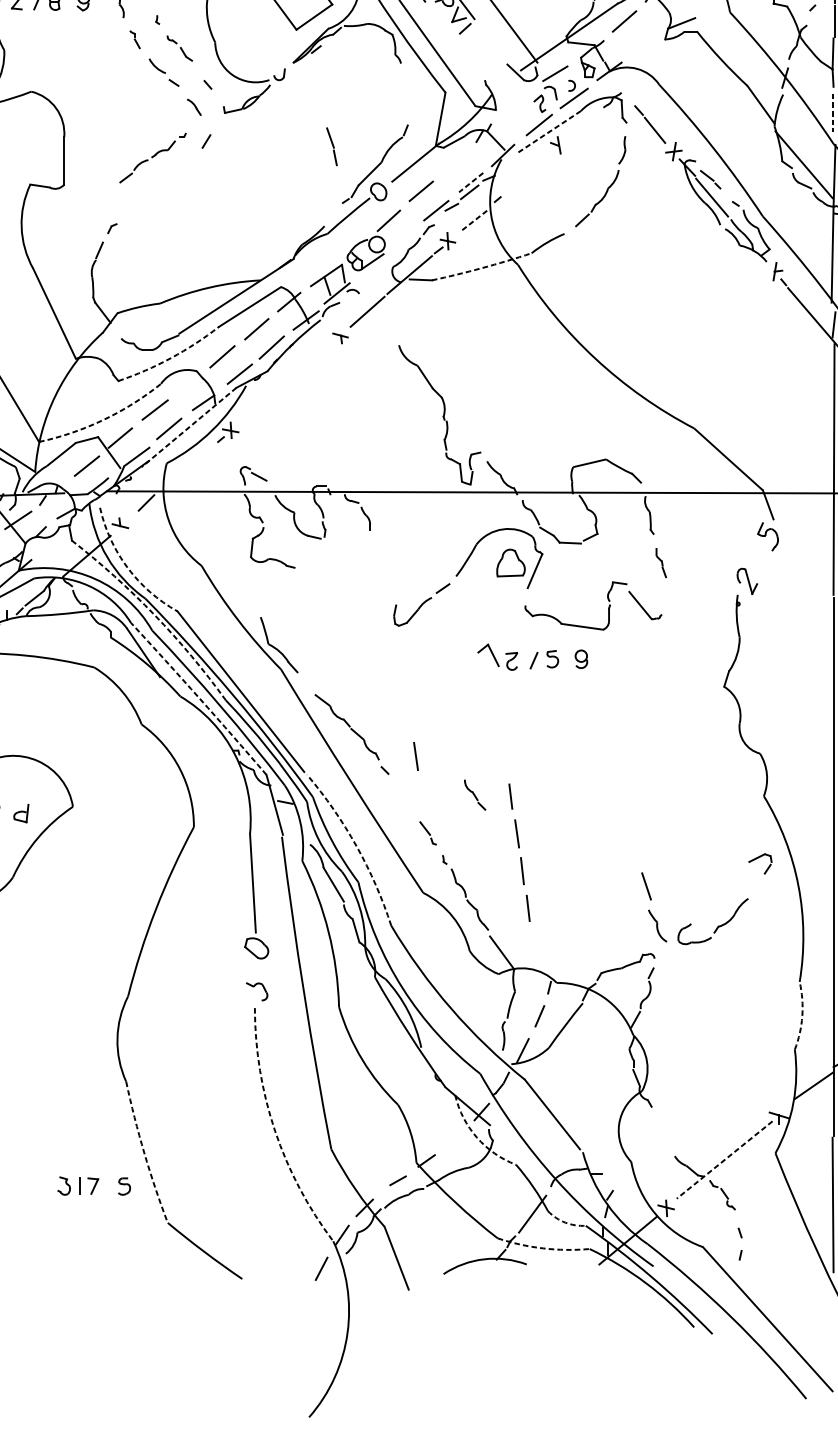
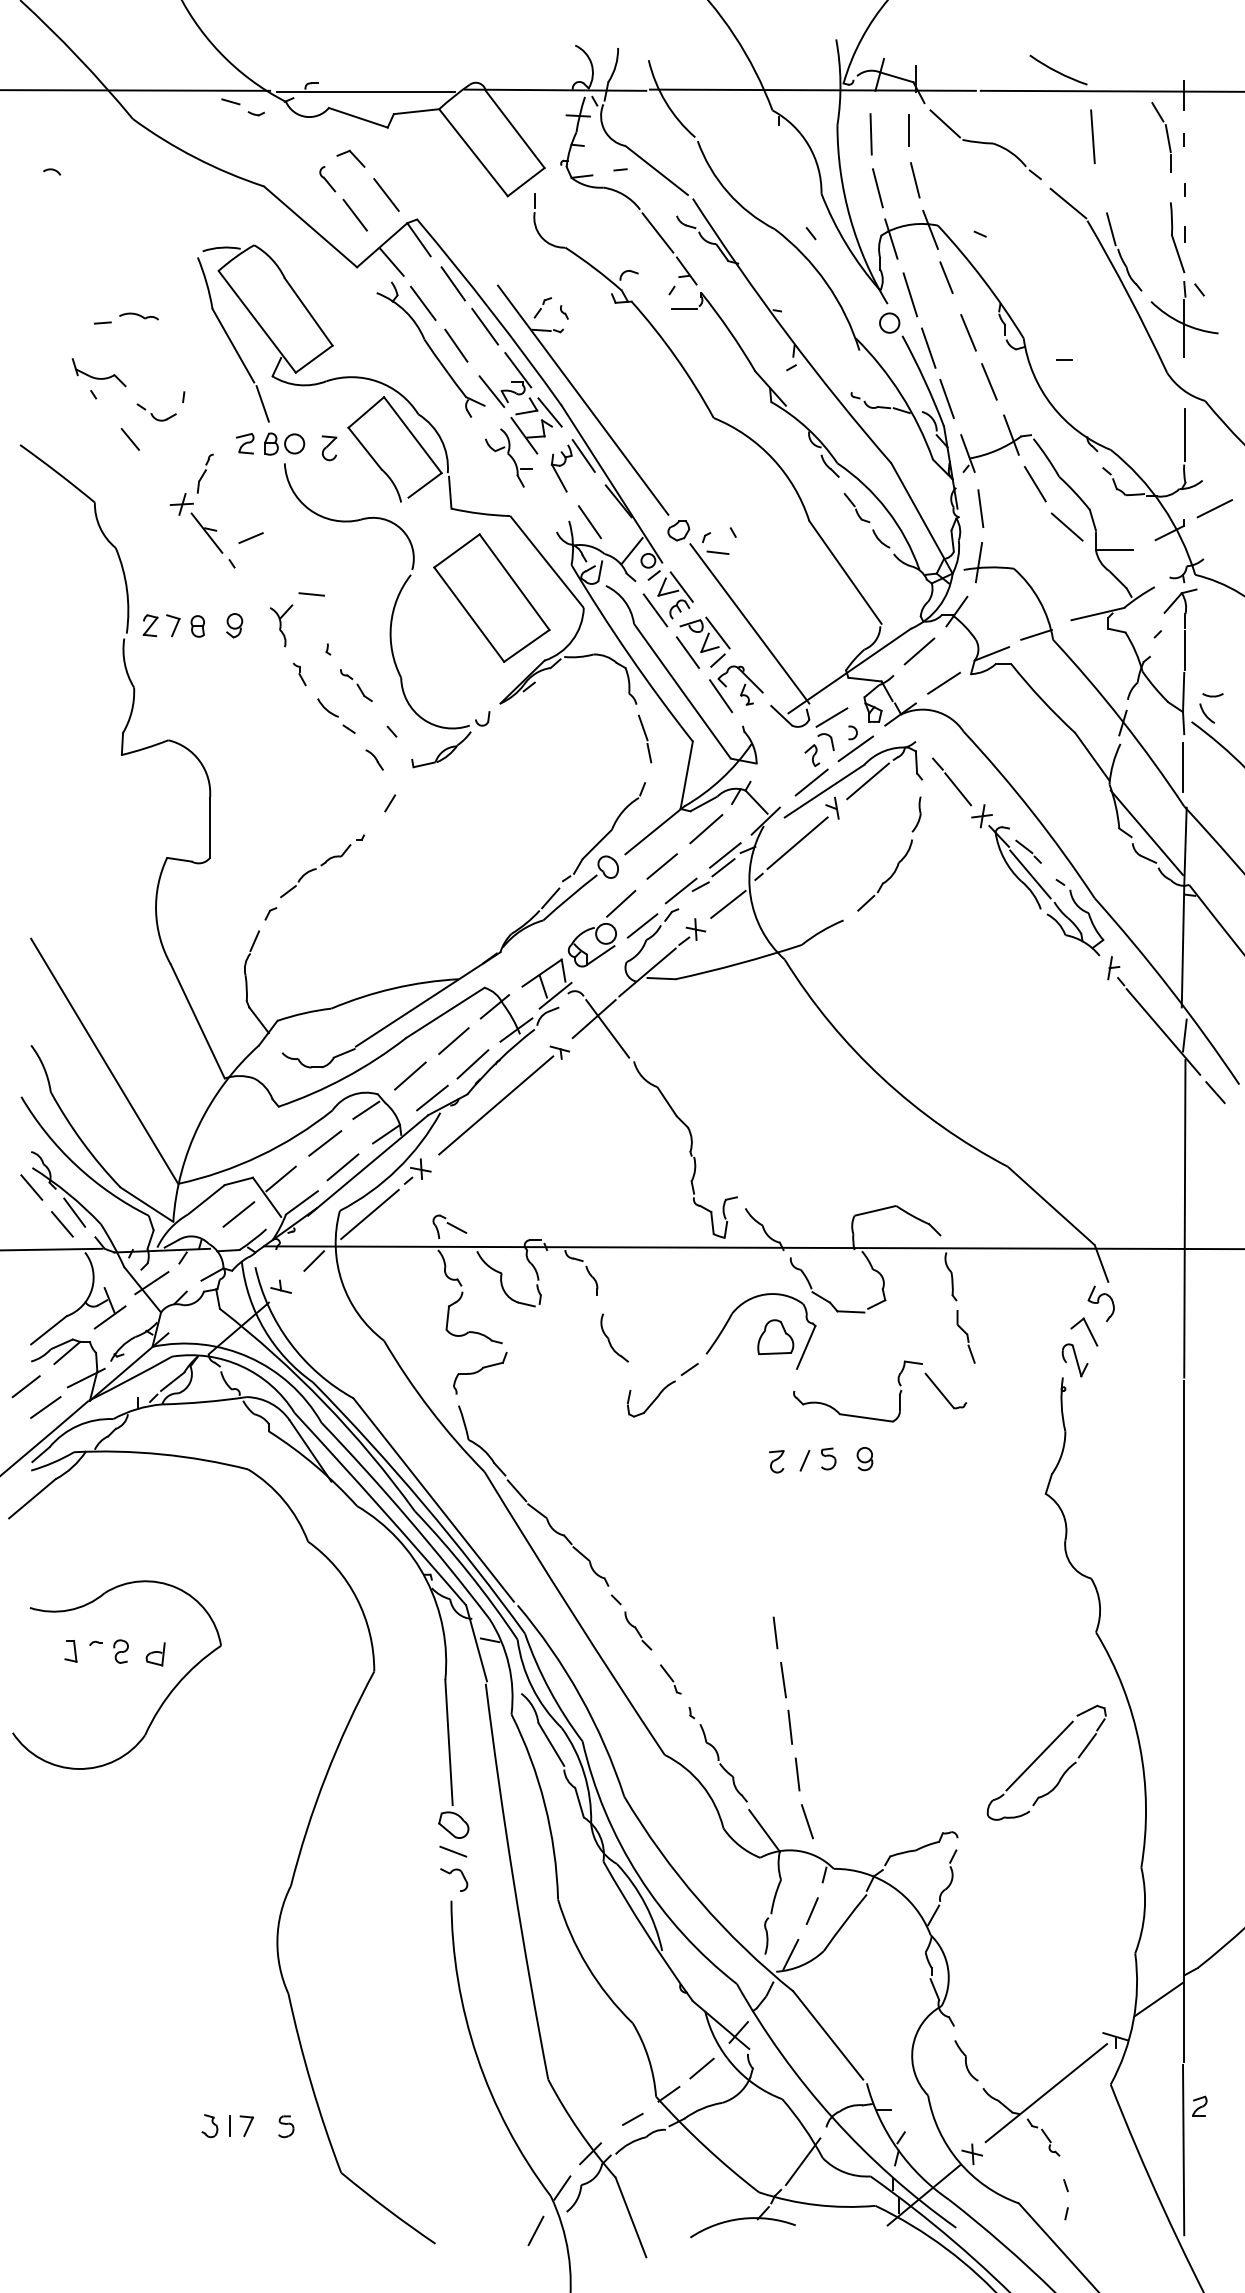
line: (716, 8) -> (1036, 634), added
line: (441, 22) -> (687, 652), added
line: (644, 46) -> (944, 682), added
part: (479, 51) -> (736, 689), added
line: (832, 113) -> (1183, 767), dashed -> solid
line: (583, 124) -> (867, 781), added
line: (549, 132) -> (824, 791), dashed -> solid
part: (332, 146) -> (645, 738), moved
part: (153, 158) -> (322, 866), moved
line: (456, 162) -> (706, 829), added
line: (528, 172) -> (797, 842), added
line: (471, 182) -> (725, 855), dashed -> solid
line: (333, 216) -> (550, 898), added
line: (473, 221) -> (728, 904), dashed -> solid
line: (405, 237) -> (642, 925), added
arc: (482, 267) -> (739, 963), dashed -> solid
line: (378, 319) -> (607, 1028), added
arc: (171, 357) -> (345, 1077), dashed -> solid
line: (290, 380) -> (496, 1105), added
line: (187, 383) -> (366, 1109), added
arc: (103, 420) -> (259, 1156), dashed -> solid
line: (188, 427) -> (367, 1165), dashed -> solid
line: (190, 466) -> (369, 1214), added
part: (660, 562) -> (965, 1336), size x1.43
part: (383, 563) -> (614, 1337), added
arc: (127, 568) -> (290, 1343), dashed -> solid
part: (277, 591) -> (480, 1373), added
arc: (154, 615) -> (324, 1403), dashed -> solid
part: (488, 654) -> (1084, 1331), moved
line: (306, 684) -> (516, 1490), added
arc: (199, 698) -> (381, 1508), dashed -> solid
line: (416, 756) -> (655, 1582), removed
part: (475, 794) -> (638, 1630), moved
arc: (356, 846) -> (580, 1695), dashed -> solid
line: (757, 885) -> (1087, 1745), added
line: (646, 886) -> (807, 1821), moved
line: (719, 893) -> (1039, 1755), added
part: (657, 925) -> (966, 2060), moved
line: (256, 969) -> (453, 1851), added
arc: (802, 1015) -> (1144, 1910), dashed -> solid
arc: (275, 1131) -> (477, 2056), dashed -> solid
arc: (476, 1137) -> (732, 2064), dashed -> solid
line: (452, 1140) -> (701, 2068), added
arc: (144, 1153) -> (311, 2084), dashed -> solid
line: (724, 1160) -> (1046, 2093), dashed -> solid
arc: (565, 1222) -> (844, 2172), dashed -> solid
arc: (543, 1248) -> (816, 2205), dashed -> solid

